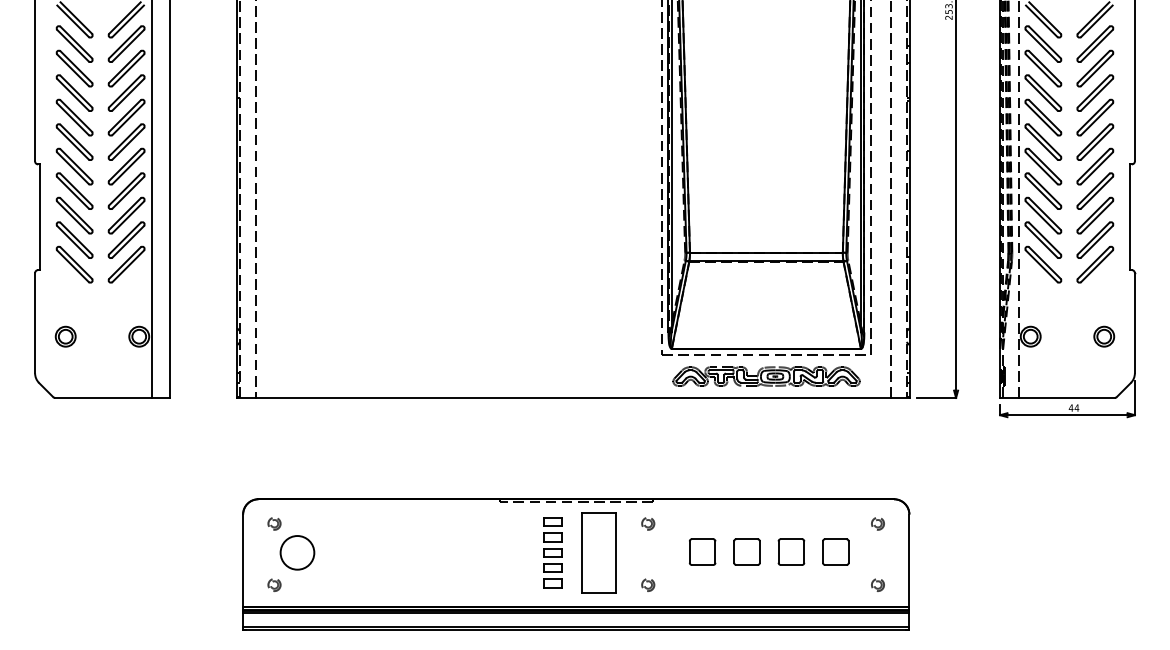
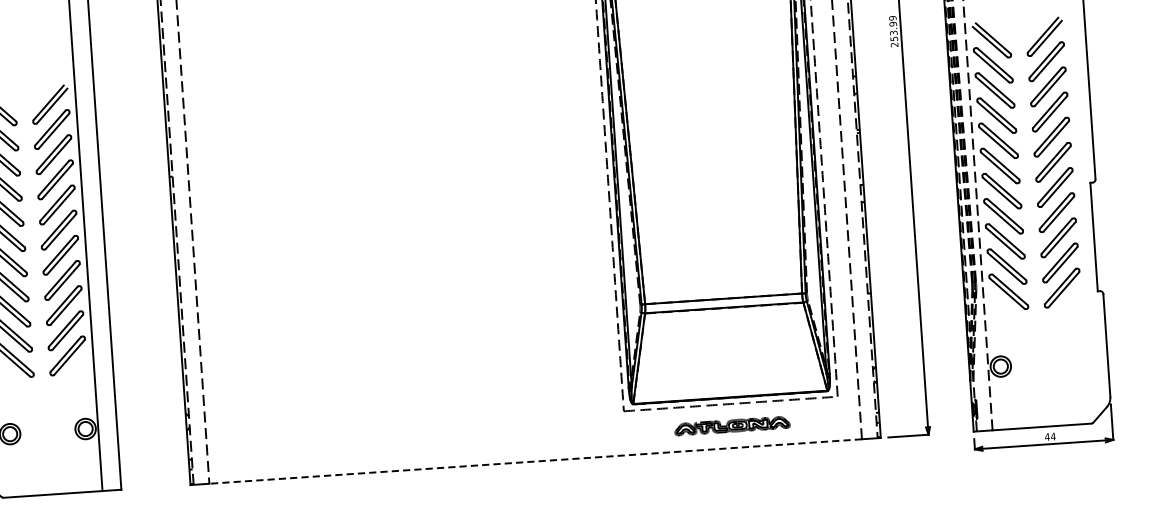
part: (1104, 336) -> (1076, 361), removed
part: (766, 376) -> (732, 425), size x0.6
line: (573, 397) -> (535, 461), solid -> dashed

